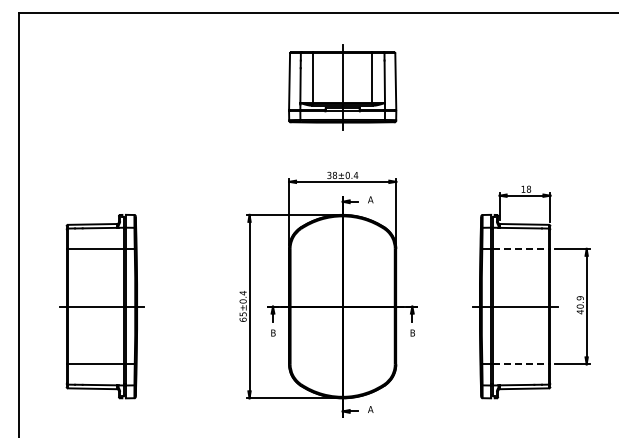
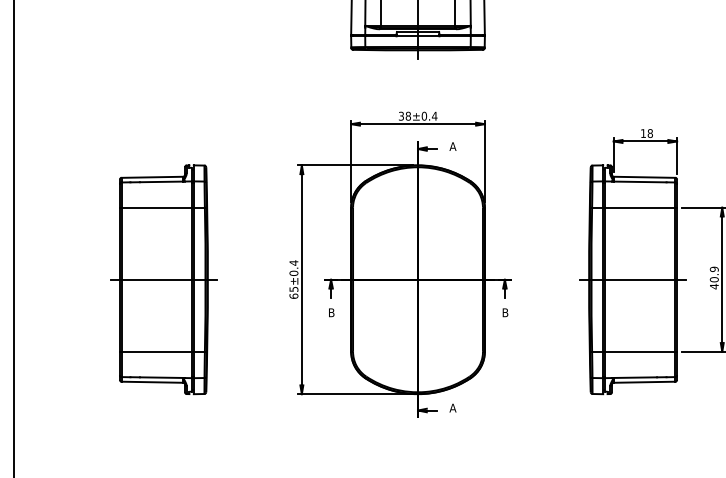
line: (521, 248) -> (641, 207), dashed -> solid
part: (101, 306) -> (163, 279), moved
line: (521, 364) -> (641, 351), dashed -> solid

